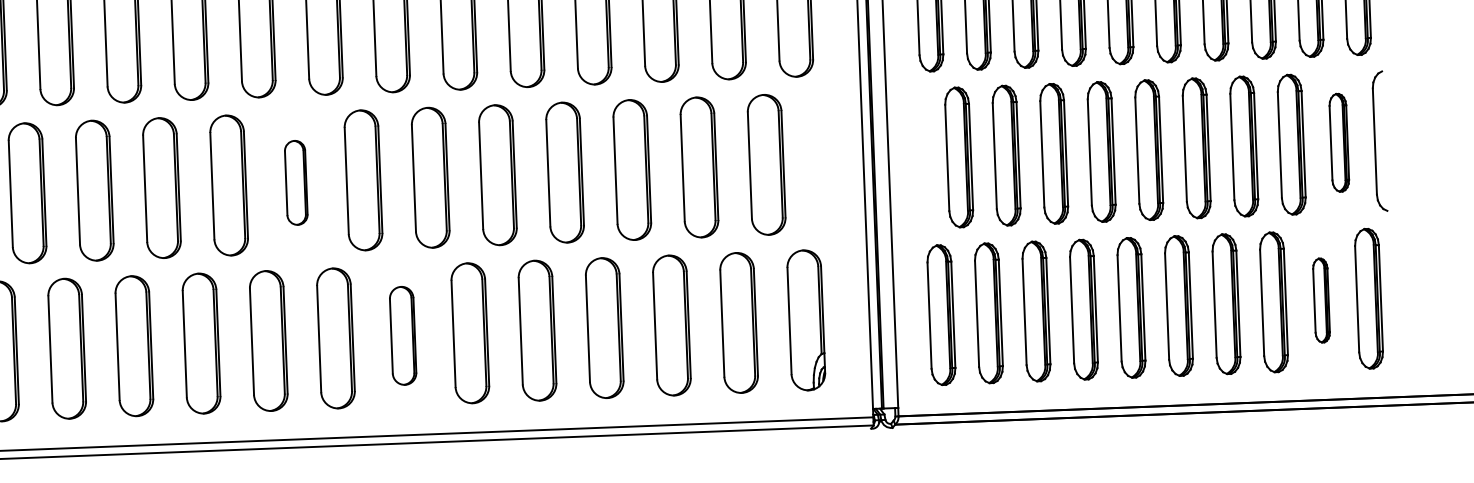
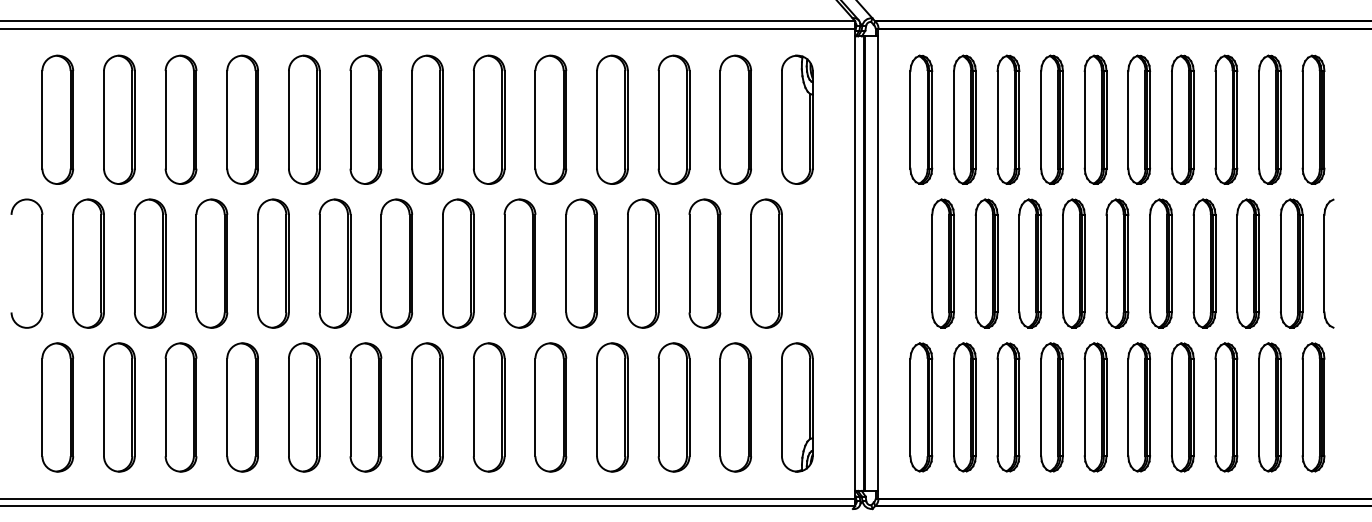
part: (1338, 142) -> (1291, 263), size x1.43
part: (295, 182) -> (334, 263), size x1.67
part: (1321, 300) -> (1269, 407), size x1.67
part: (403, 335) -> (427, 407), size x1.43

